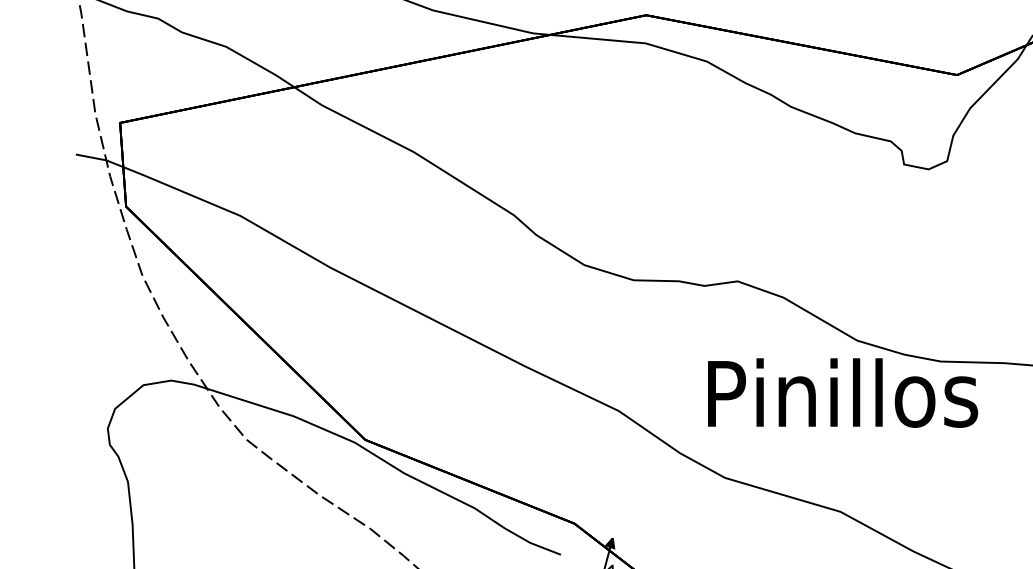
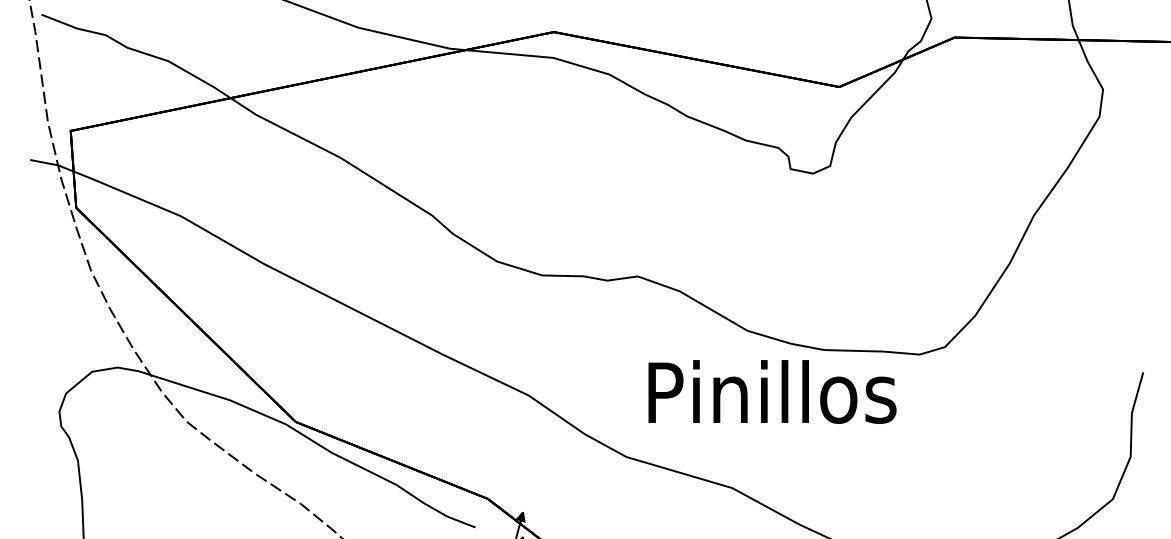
text: (842, 392) -> (772, 391), moved

